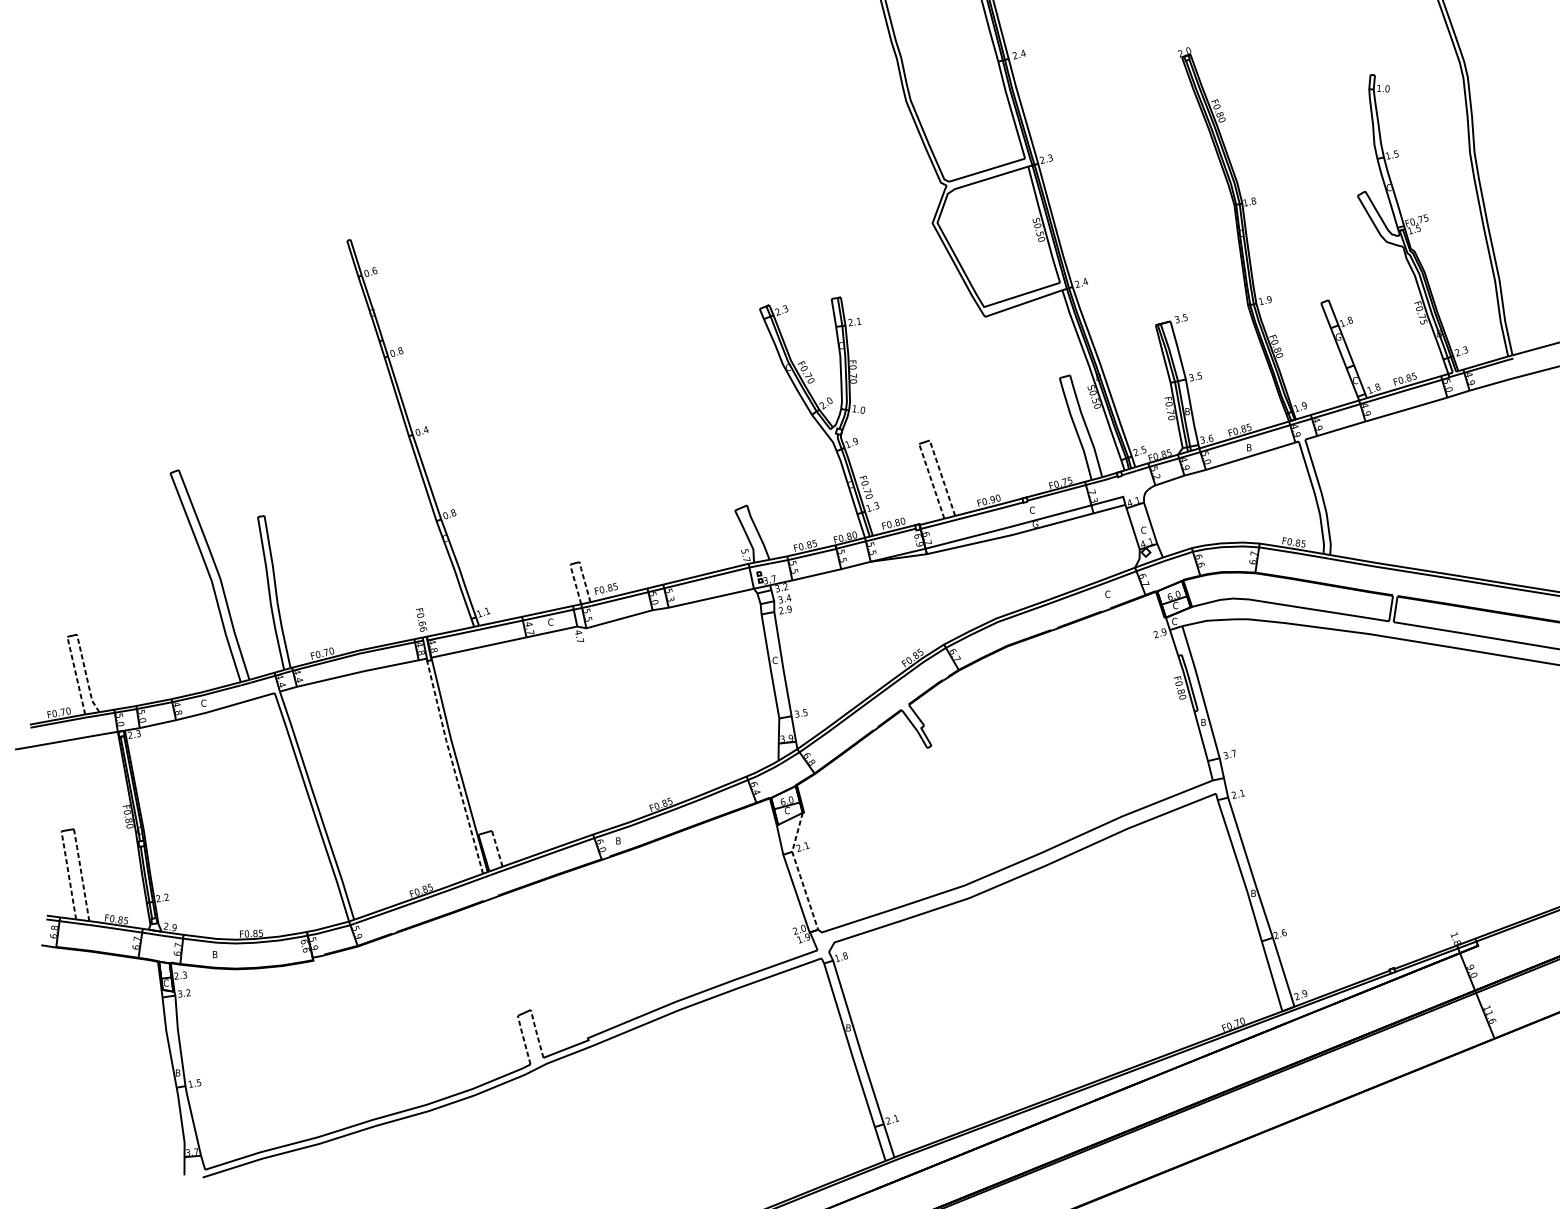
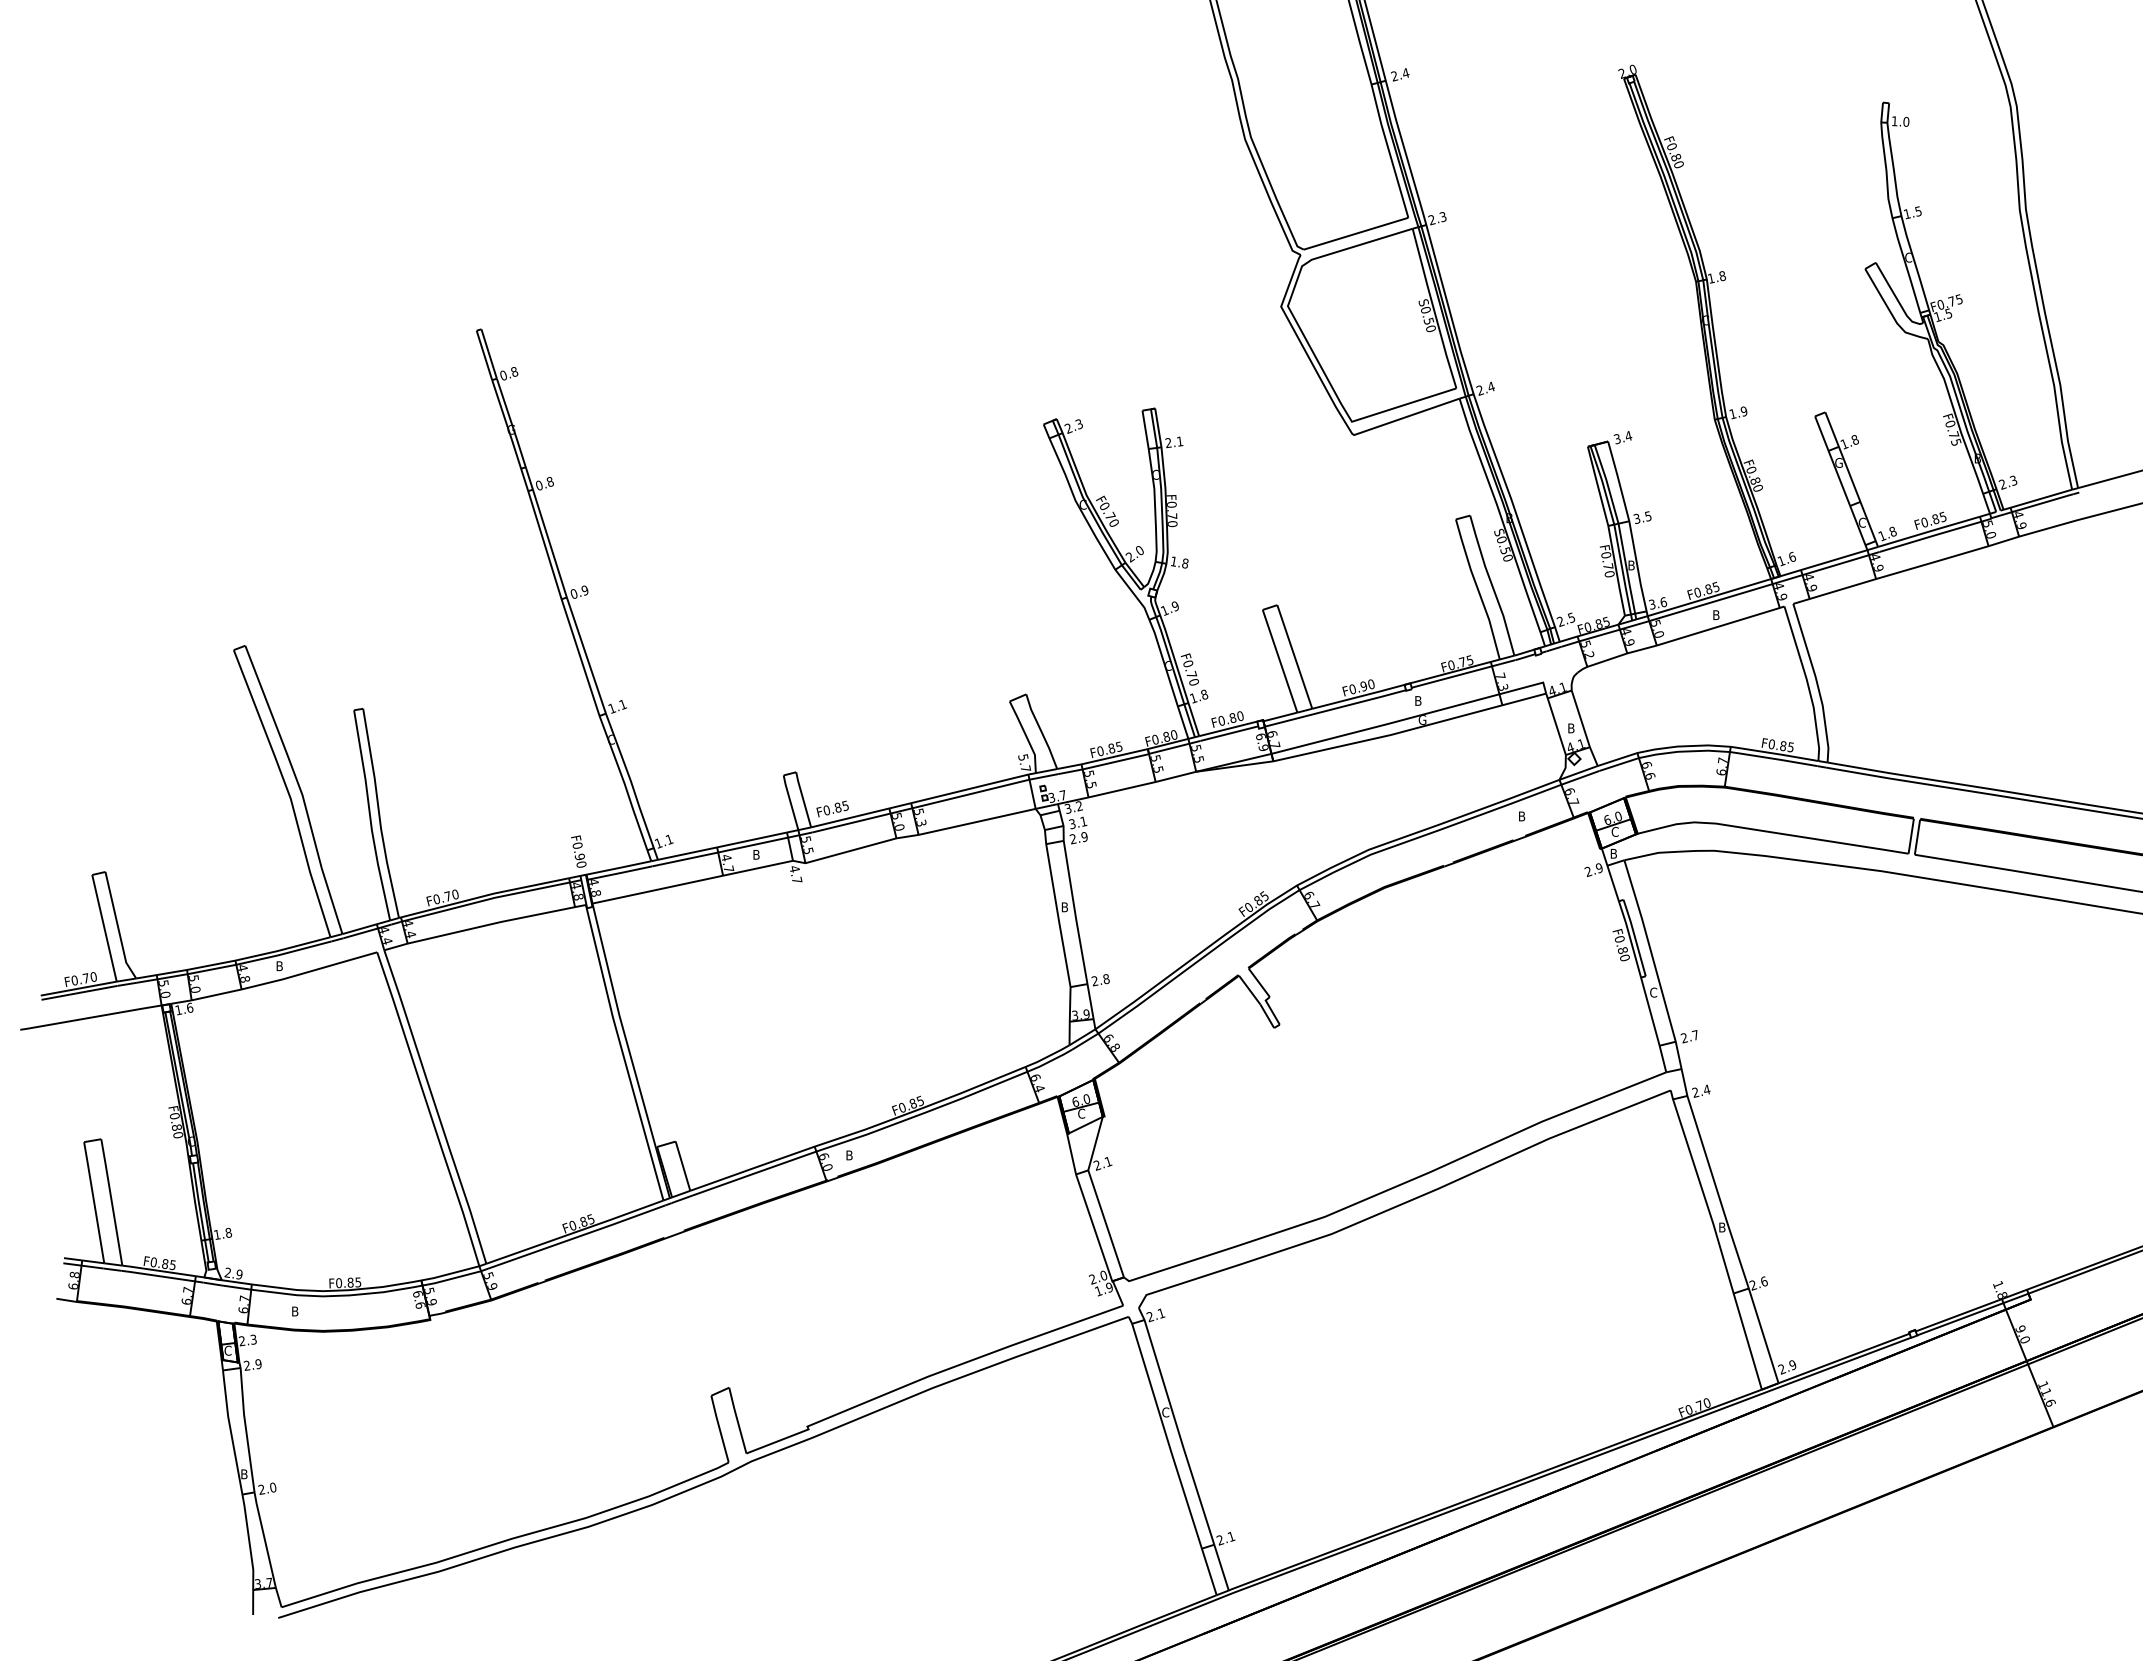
text: (374, 270) -> (514, 371), 0.6 -> 0.8
text: (1185, 317) -> (1628, 436), 3.5 -> 3.4
text: (1304, 405) -> (1792, 556), 1.9 -> 1.6
text: (862, 410) -> (1185, 563), 1.0 -> 1.8
text: (425, 429) -> (584, 590), 0.4 -> 0.9
line: (942, 477) -> (1294, 656), dashed -> solid
line: (931, 480) -> (1279, 660), dashed -> solid
text: (876, 505) -> (1204, 694), 1.3 -> 1.8
text: (1031, 509) -> (1417, 700), C -> B
text: (449, 514) -> (617, 706), 0.8 -> 1.1
text: (1143, 530) -> (1570, 728), C -> B
line: (584, 581) -> (803, 798), dashed -> solid
line: (575, 583) -> (790, 801), dashed -> solid
text: (1107, 594) -> (1521, 816), C -> B
text: (788, 597) -> (1083, 821), 3.4 -> 3.1
text: (550, 621) -> (756, 854), C -> B
text: (1174, 621) -> (1613, 853), C -> B
text: (422, 626) -> (580, 860), F0.66 -> F0.90
text: (774, 660) -> (1064, 907), C -> B
line: (76, 675) -> (104, 928), dashed -> solid
line: (86, 675) -> (118, 927), dashed -> solid
text: (203, 703) -> (279, 966), C -> B
text: (801, 713) -> (1100, 980), 3.5 -> 2.8
text: (1203, 722) -> (1653, 992), B -> C
text: (134, 734) -> (184, 1008), 2.3 -> 1.6
text: (1225, 755) -> (1683, 1038), 3.7 -> 2.7
line: (453, 766) -> (622, 1053), dashed -> solid
text: (1242, 792) -> (1706, 1089), 2.1 -> 2.4
line: (497, 849) -> (683, 1166), dashed -> solid
line: (798, 870) -> (1097, 1196), dashed -> solid
line: (81, 874) -> (111, 1201), dashed -> solid
line: (69, 875) -> (94, 1202), dashed -> solid
text: (162, 897) -> (222, 1233), 2.2 -> 1.8
text: (841, 957) -> (1155, 1315), 1.8 -> 2.1
text: (184, 993) -> (252, 1364), 3.2 -> 2.9
text: (848, 1028) -> (1165, 1412), B -> C
line: (536, 1033) -> (737, 1420), dashed -> solid
line: (523, 1039) -> (719, 1428), dashed -> solid
text: (194, 1083) -> (267, 1488), 1.5 -> 2.0

